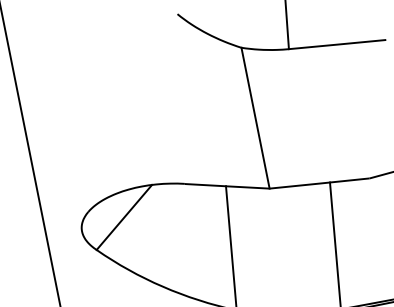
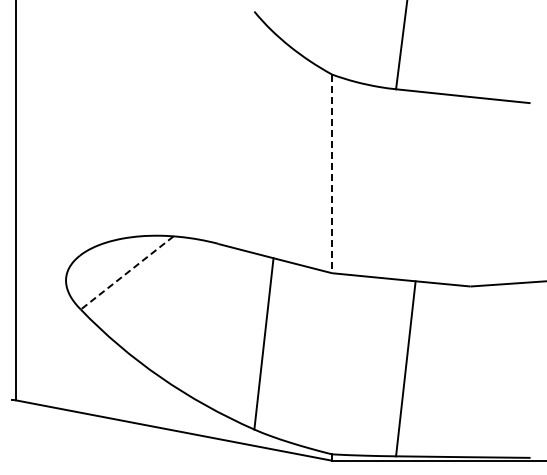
line: (255, 118) -> (332, 174), solid -> dashed
line: (123, 217) -> (126, 273), solid -> dashed

